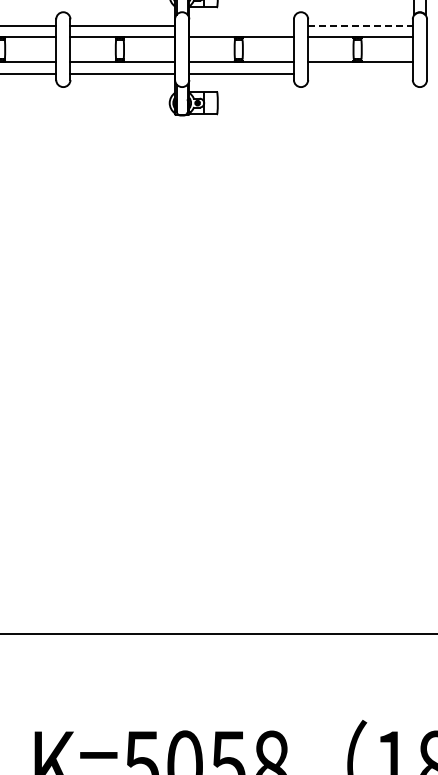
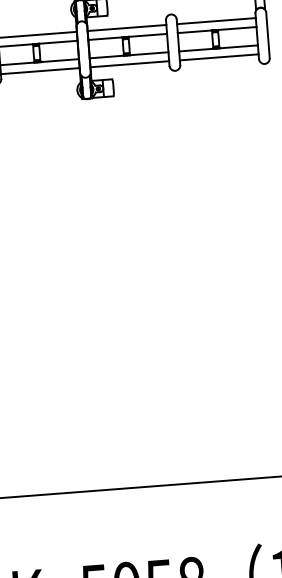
line: (241, 25) -> (126, 27), added
line: (360, 25) -> (216, 21), dashed -> solid
line: (360, 73) -> (219, 57), added

